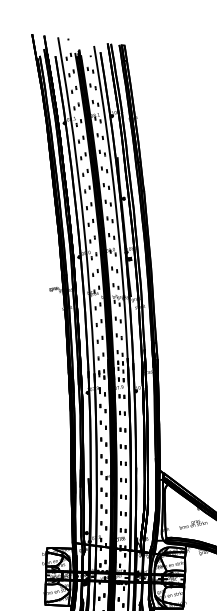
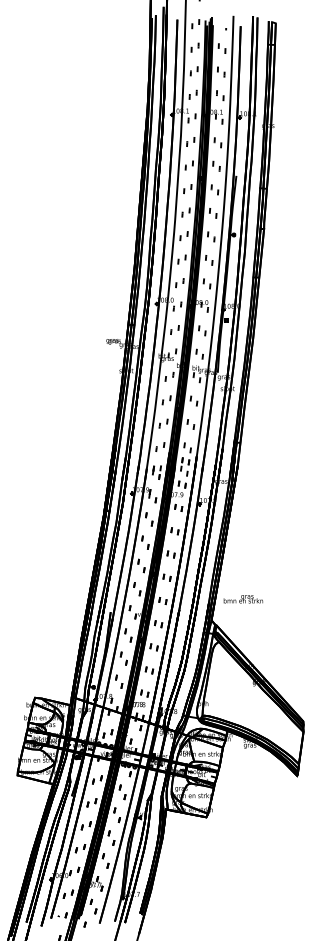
text: (193, 524) -> (243, 599), moved

